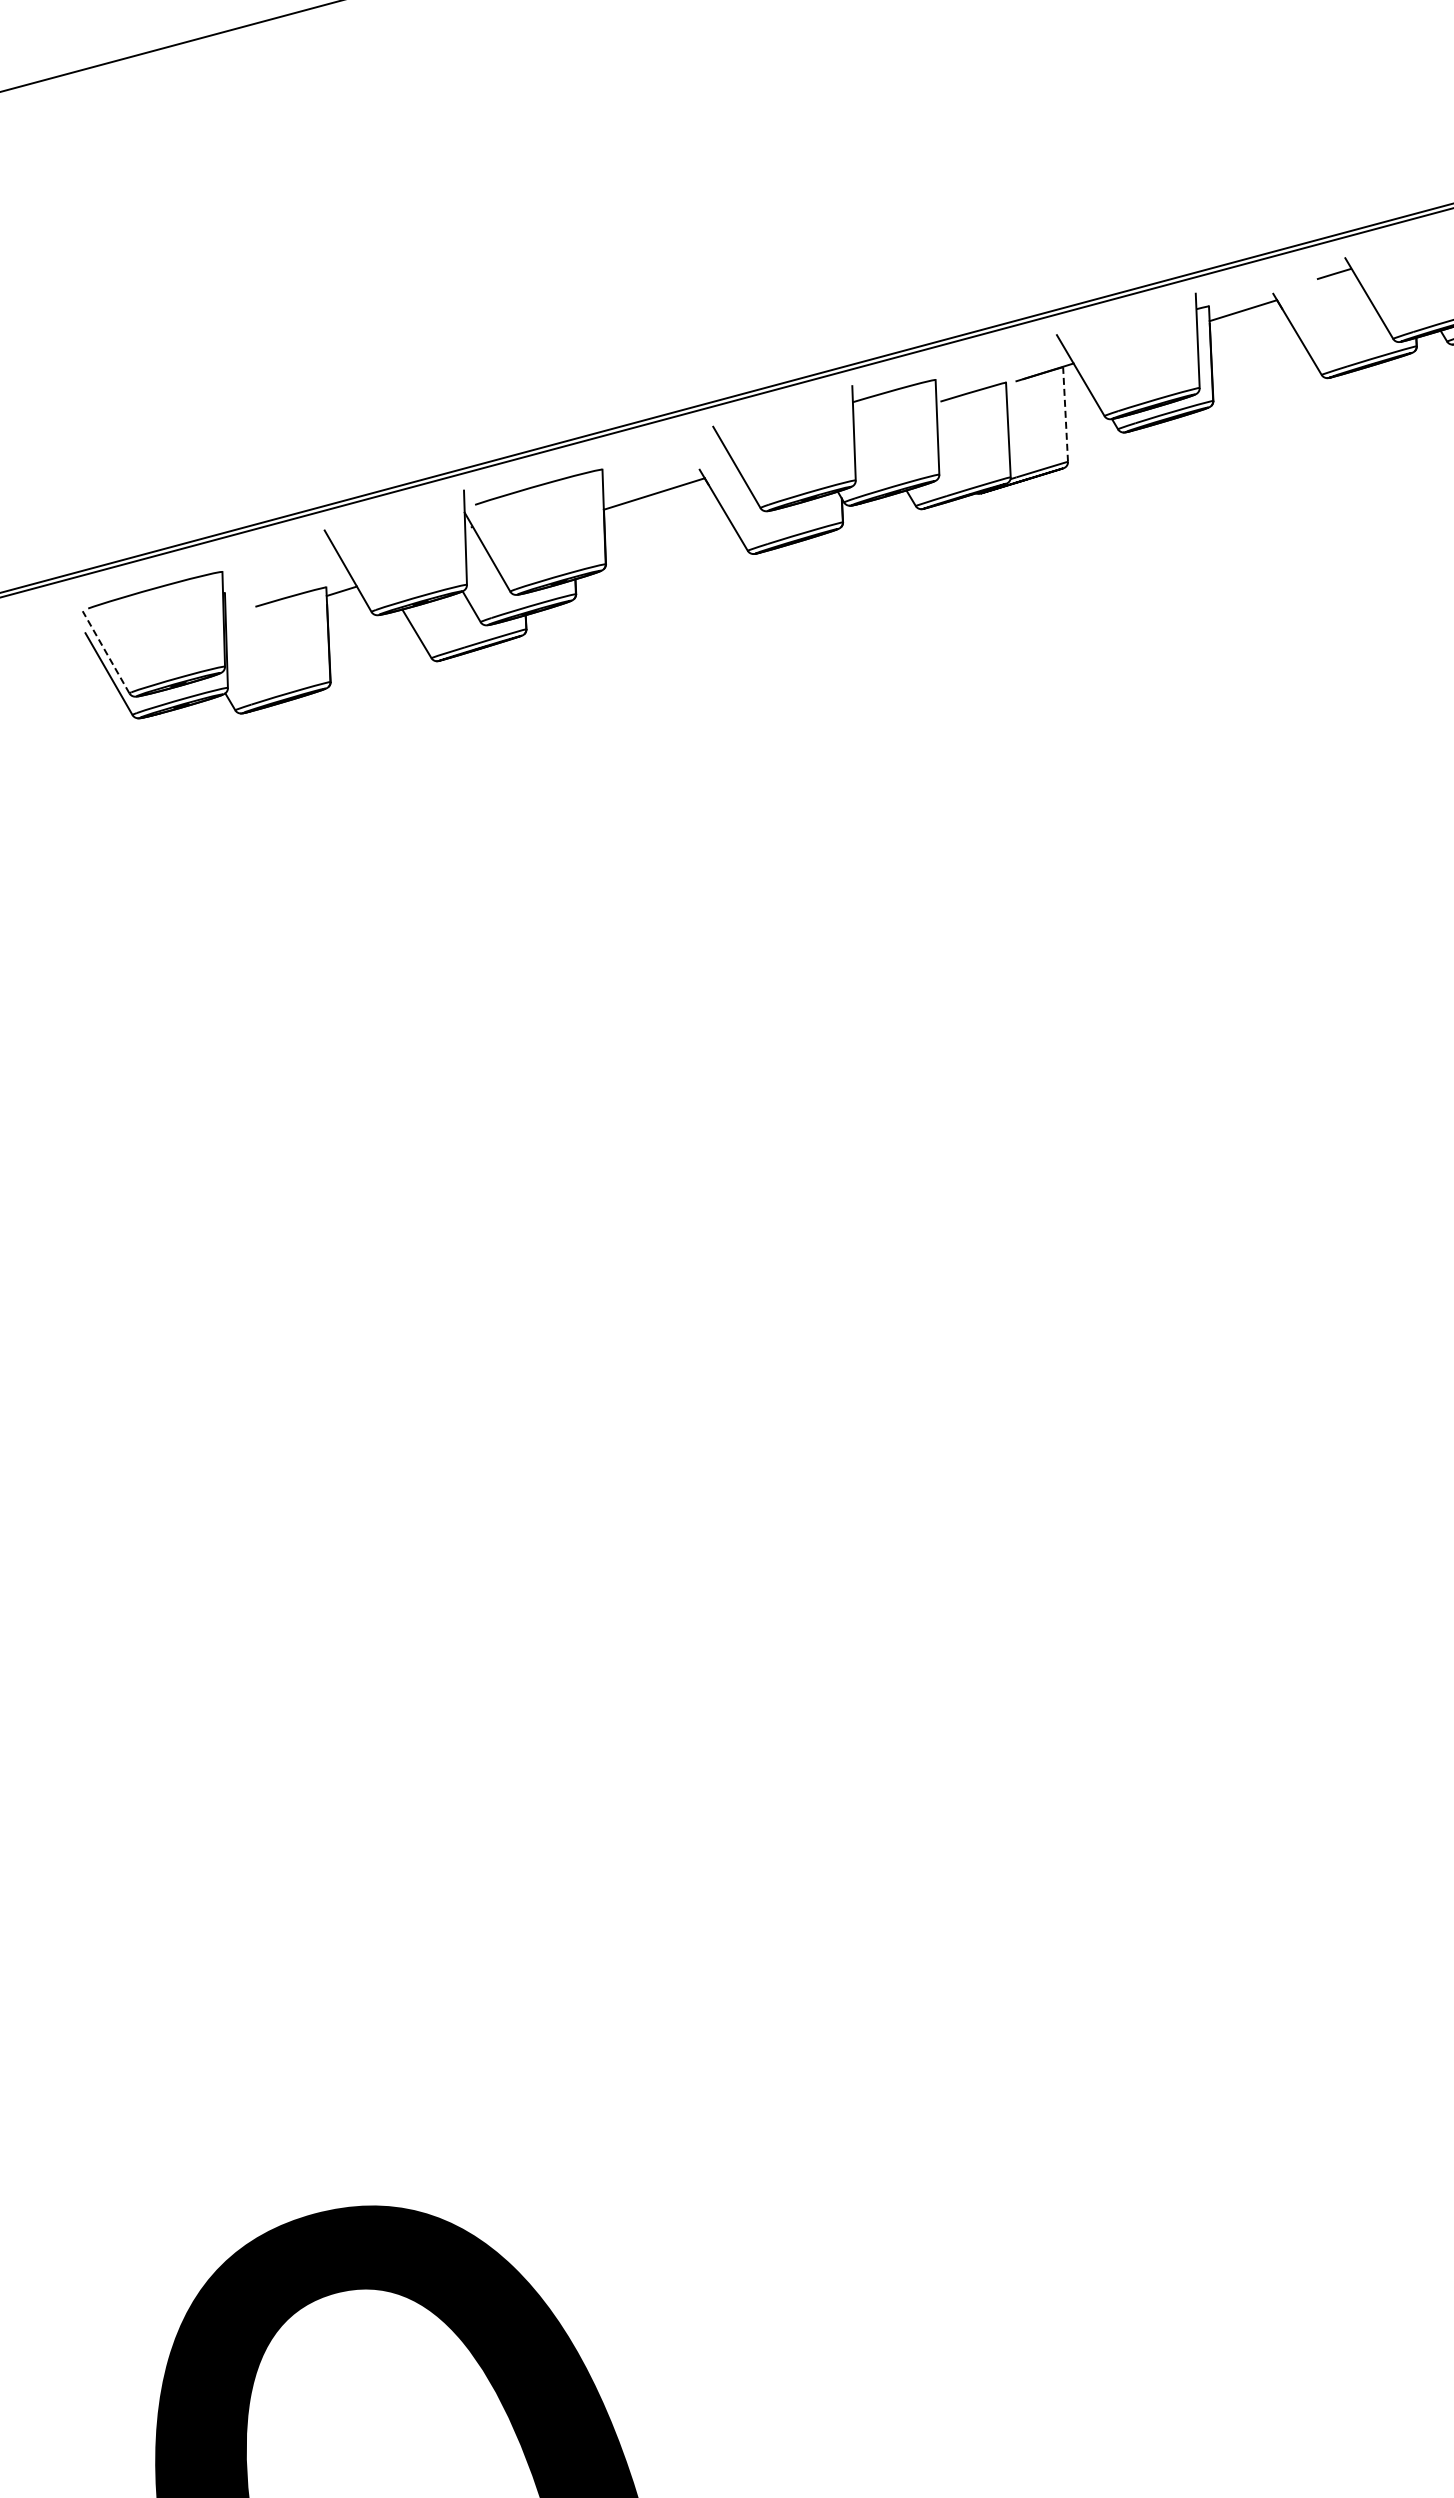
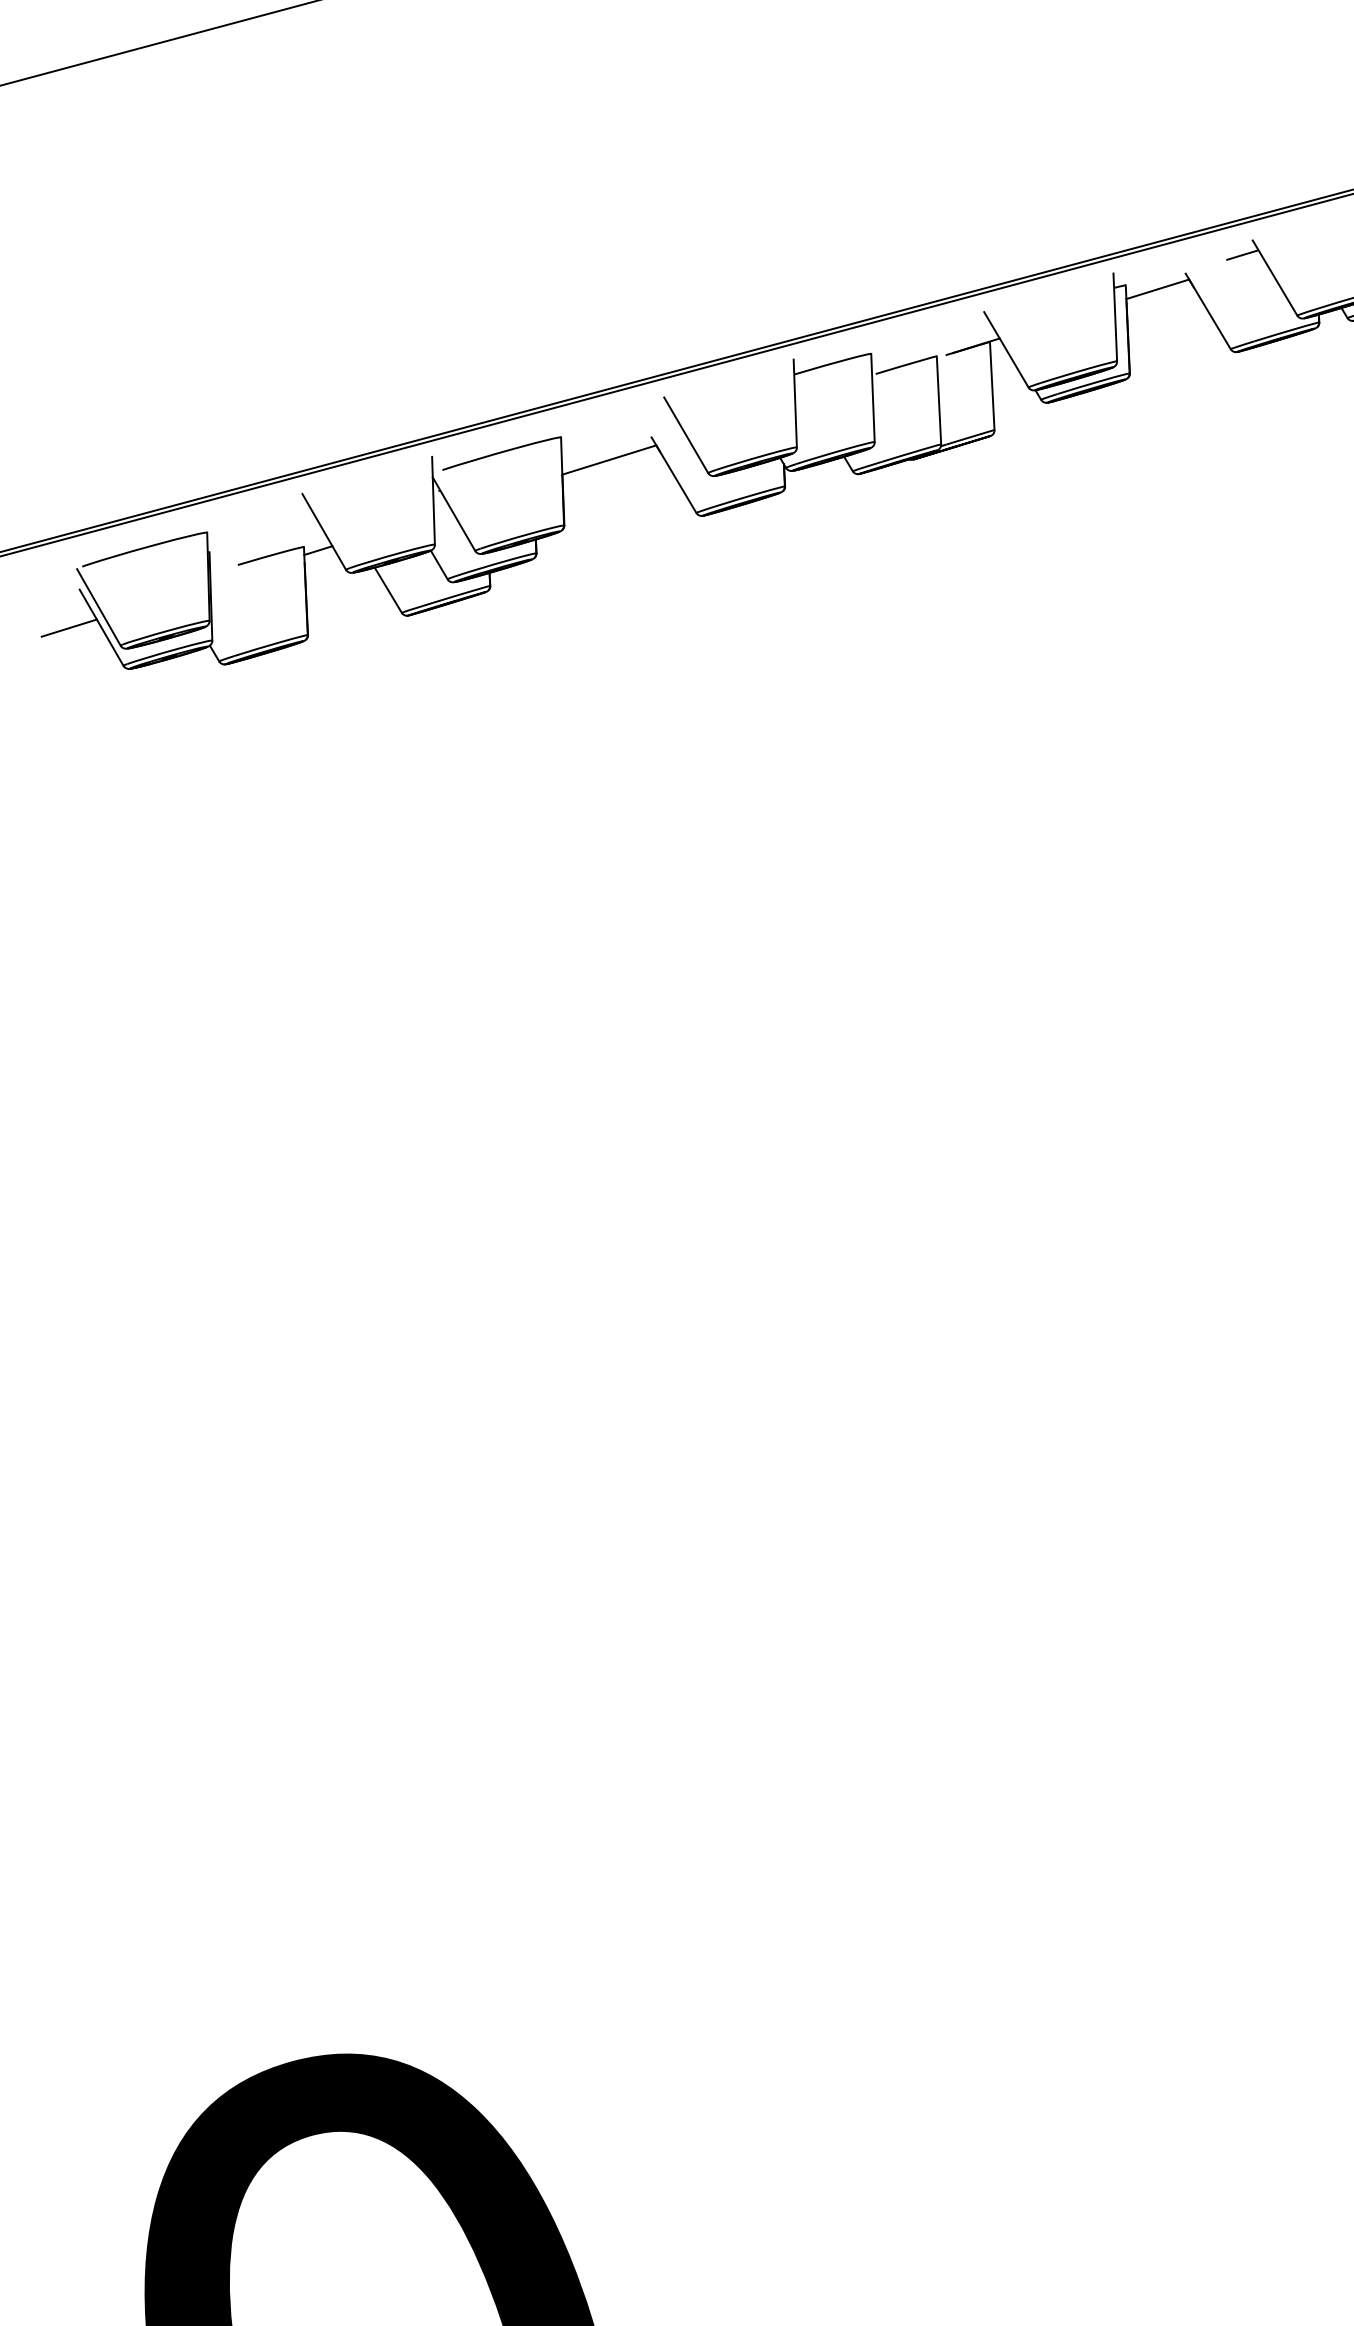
line: (1065, 414) -> (992, 385), dashed -> solid
line: (105, 651) -> (98, 606), dashed -> solid
line: (73, 674) -> (68, 628), added

